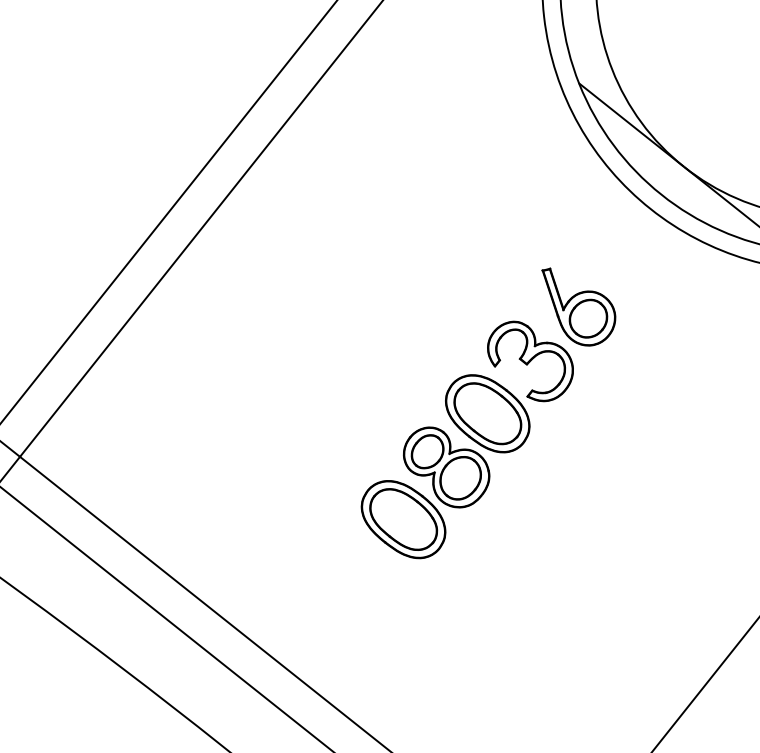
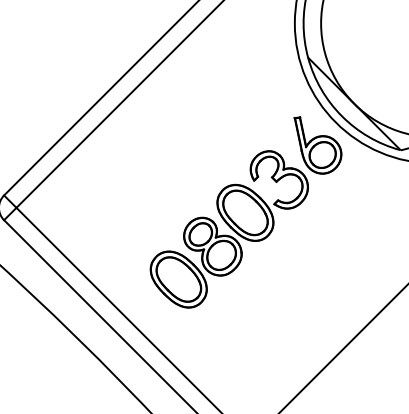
part: (487, 413) -> (245, 212), size x1.43

